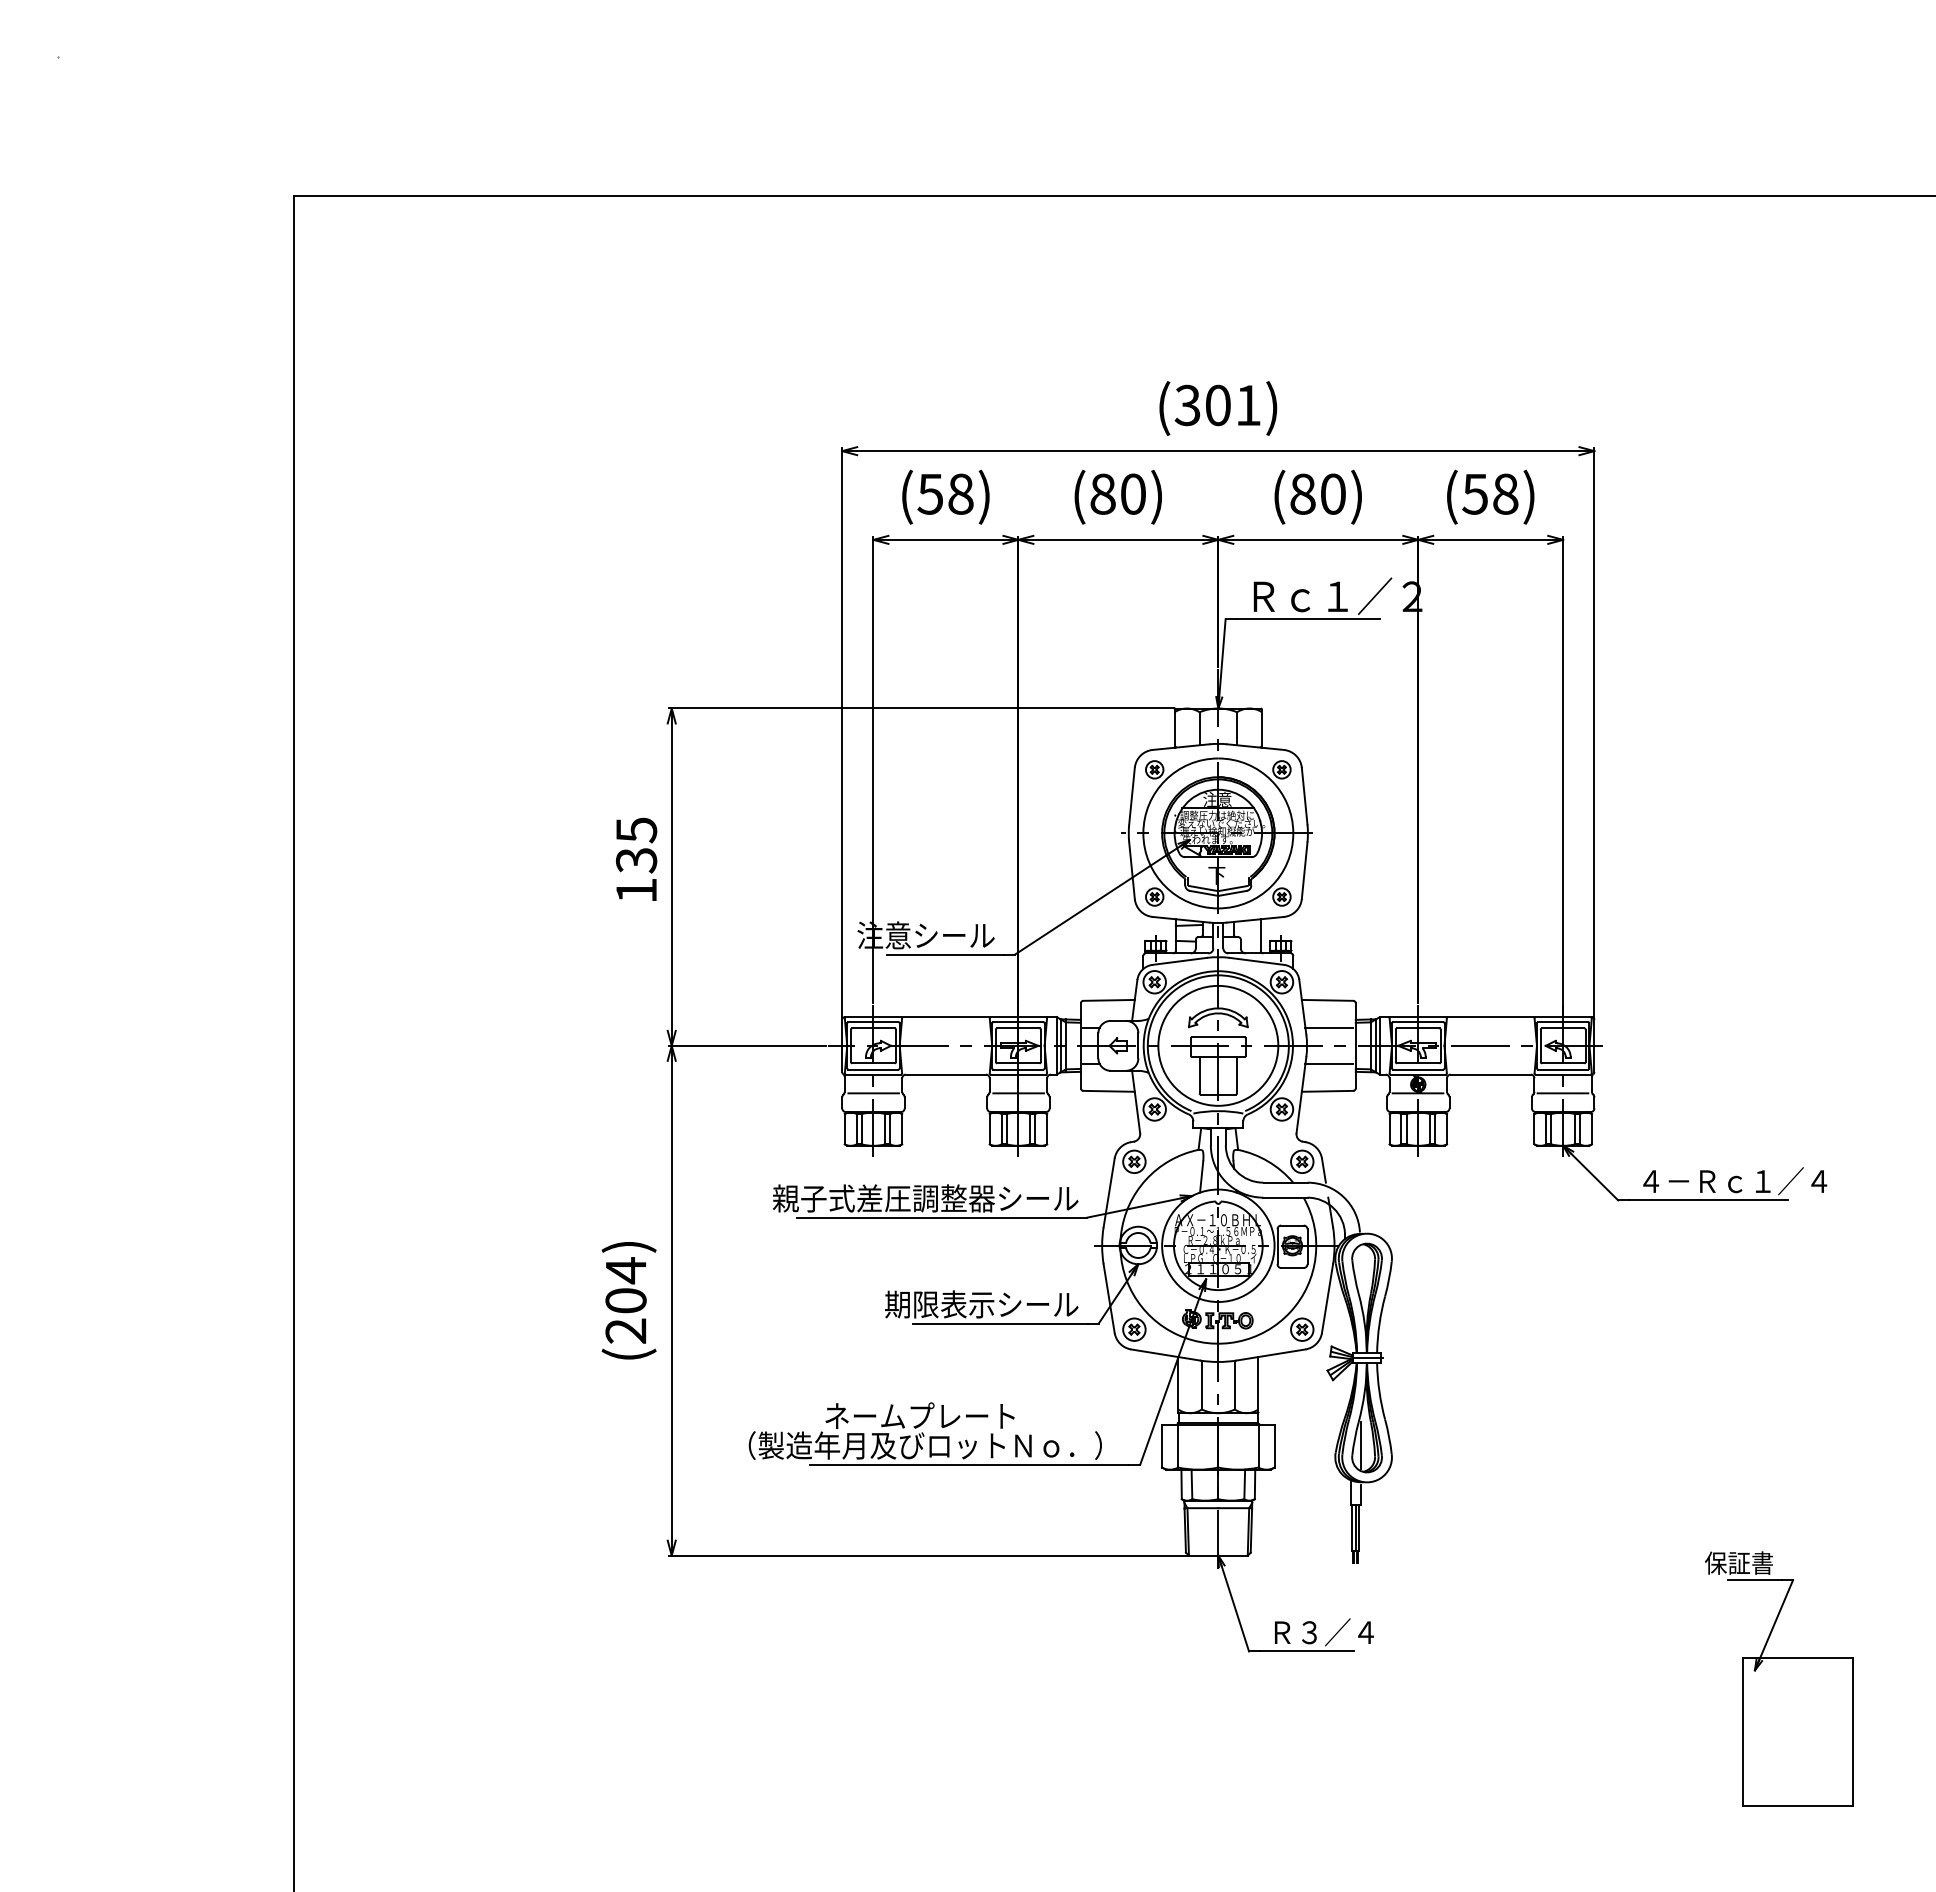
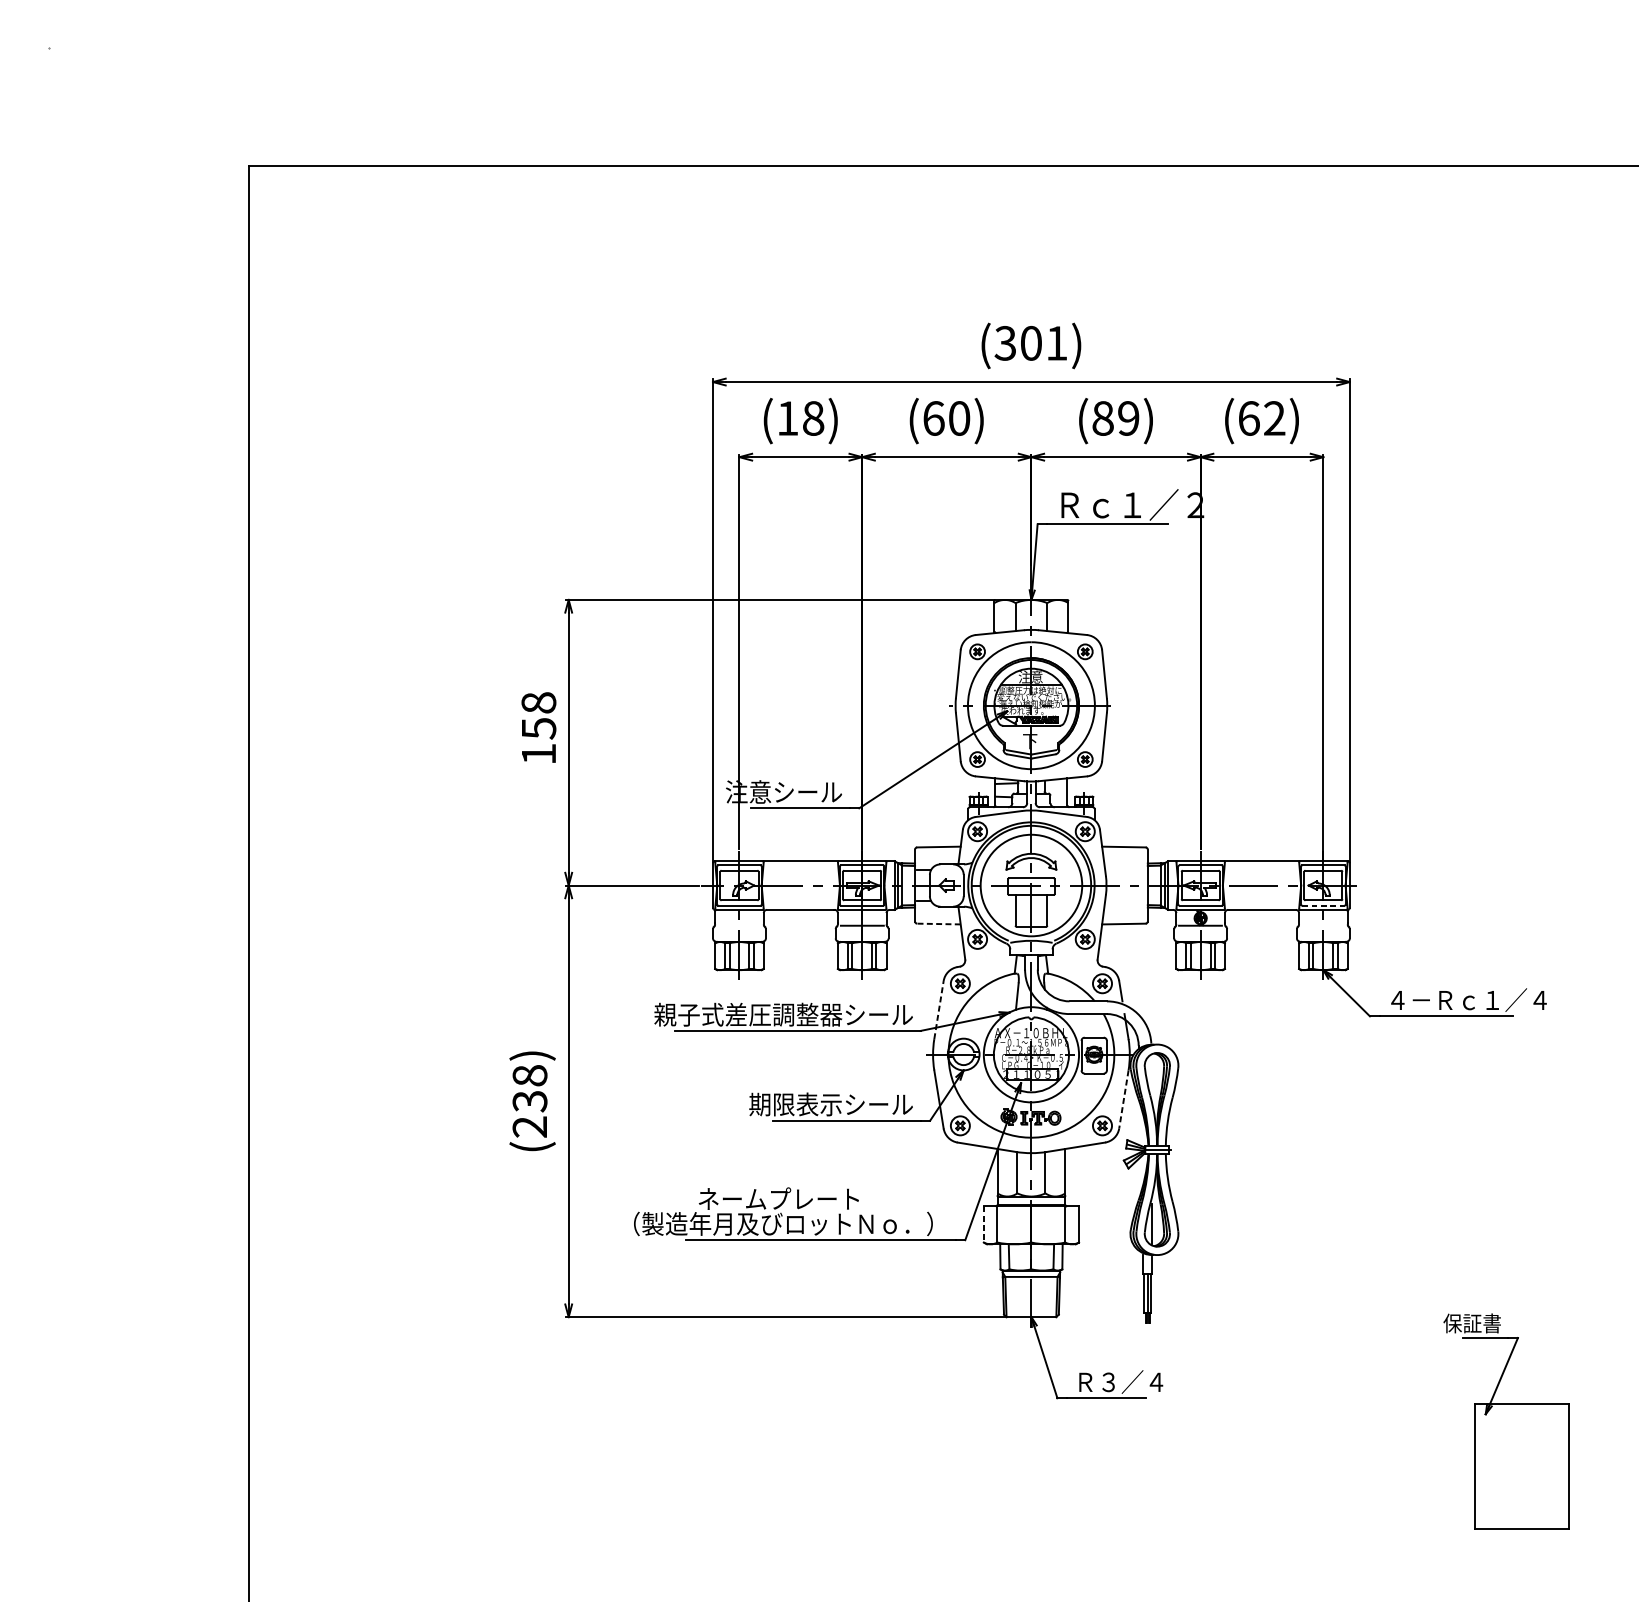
text: (1102, 493) -> (933, 417), (80) -> (60)
text: (1332, 493) -> (1128, 417), (80) -> (89)
text: (1490, 493) -> (1261, 417), (58) -> (62)
text: (929, 494) -> (786, 418), (58) -> (18)
text: (636, 845) -> (538, 715), 135 -> 158
line: (1329, 1027) -> (1125, 869), removed
line: (1329, 1064) -> (1125, 901), removed
line: (1563, 1069) -> (1323, 905), solid -> dashed
line: (1109, 1091) -> (939, 924), solid -> dashed
line: (873, 1093) -> (739, 925), removed
line: (1562, 1093) -> (1322, 925), removed
line: (1109, 1193) -> (939, 1010), solid -> dashed
text: (625, 1285) -> (529, 1088), (204) -> (238)
line: (1327, 1298) -> (1123, 1099), solid -> dashed
line: (1162, 1446) -> (984, 1224), solid -> dashed

